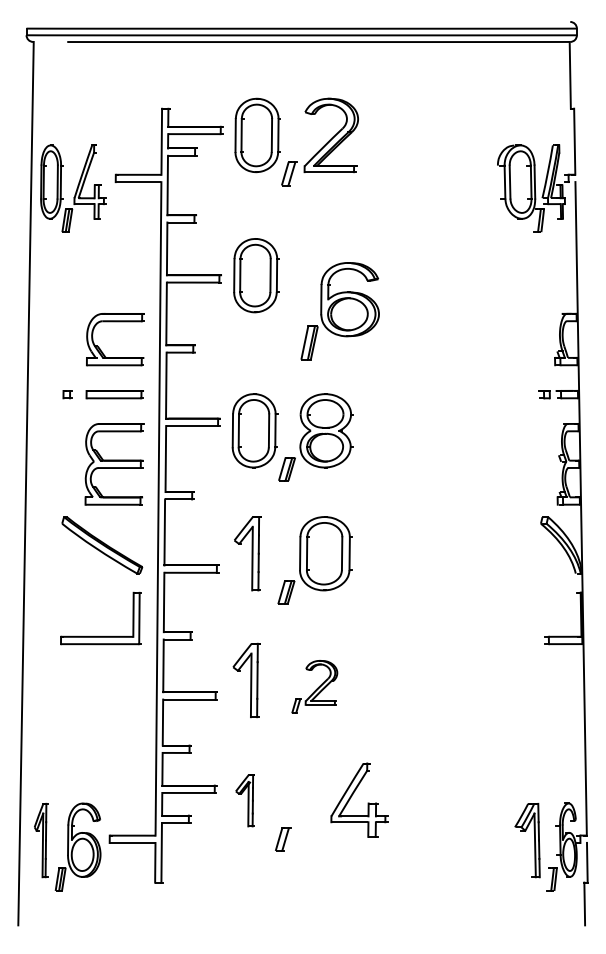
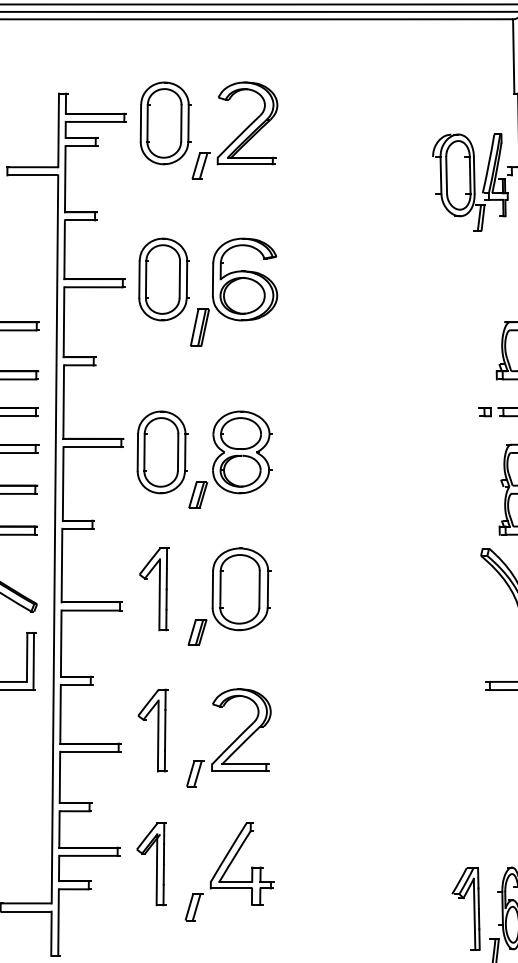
part: (339, 311) -> (233, 292), moved
part: (314, 686) -> (228, 737), size x1.67
part: (352, 796) -> (234, 859), moved
part: (244, 800) -> (150, 864), size x1.43

